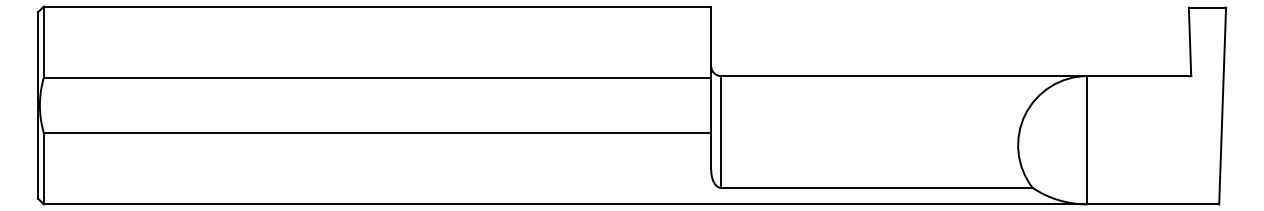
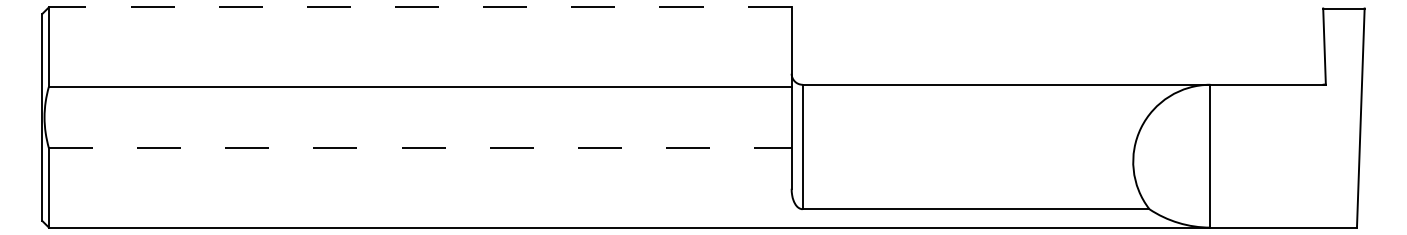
line: (377, 6) -> (420, 7), solid -> dashed
line: (377, 133) -> (420, 148), solid -> dashed

